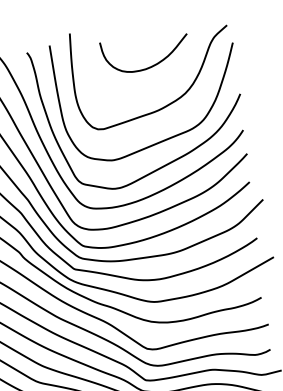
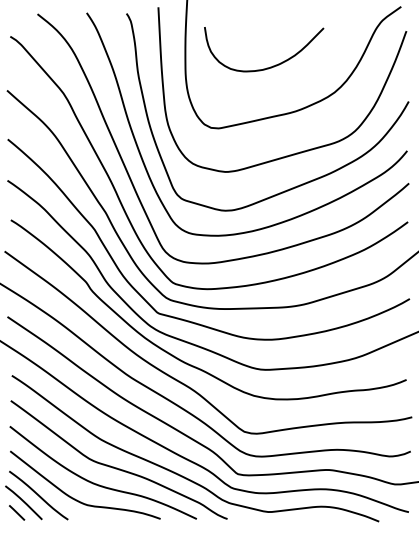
curve: (151, 66) -> (270, 66), moved

